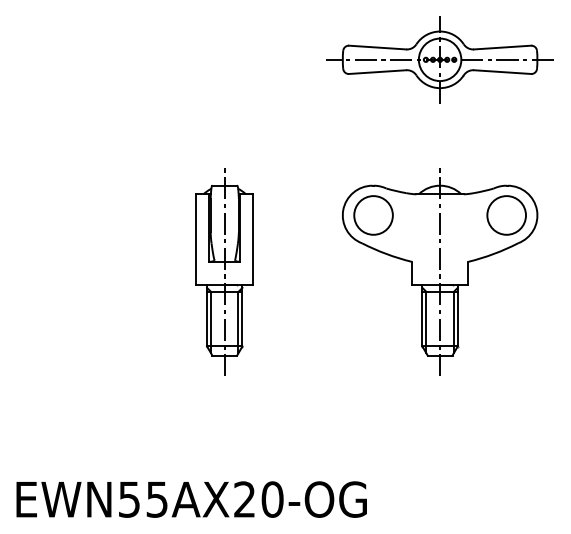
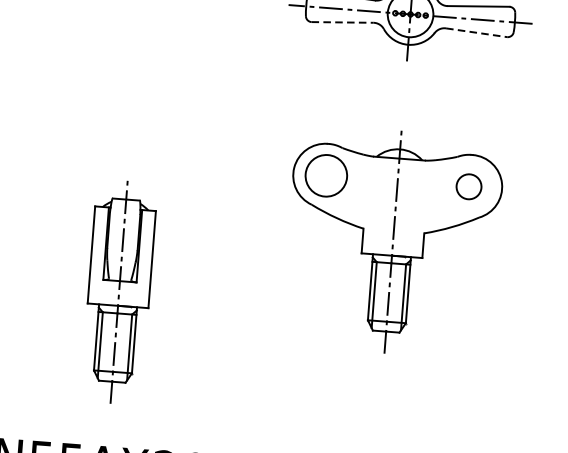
line: (377, 72) -> (342, 22), solid -> dashed
line: (502, 72) -> (476, 33), solid -> dashed
part: (506, 215) -> (468, 186), size x0.6
part: (224, 271) -> (118, 291), moved

